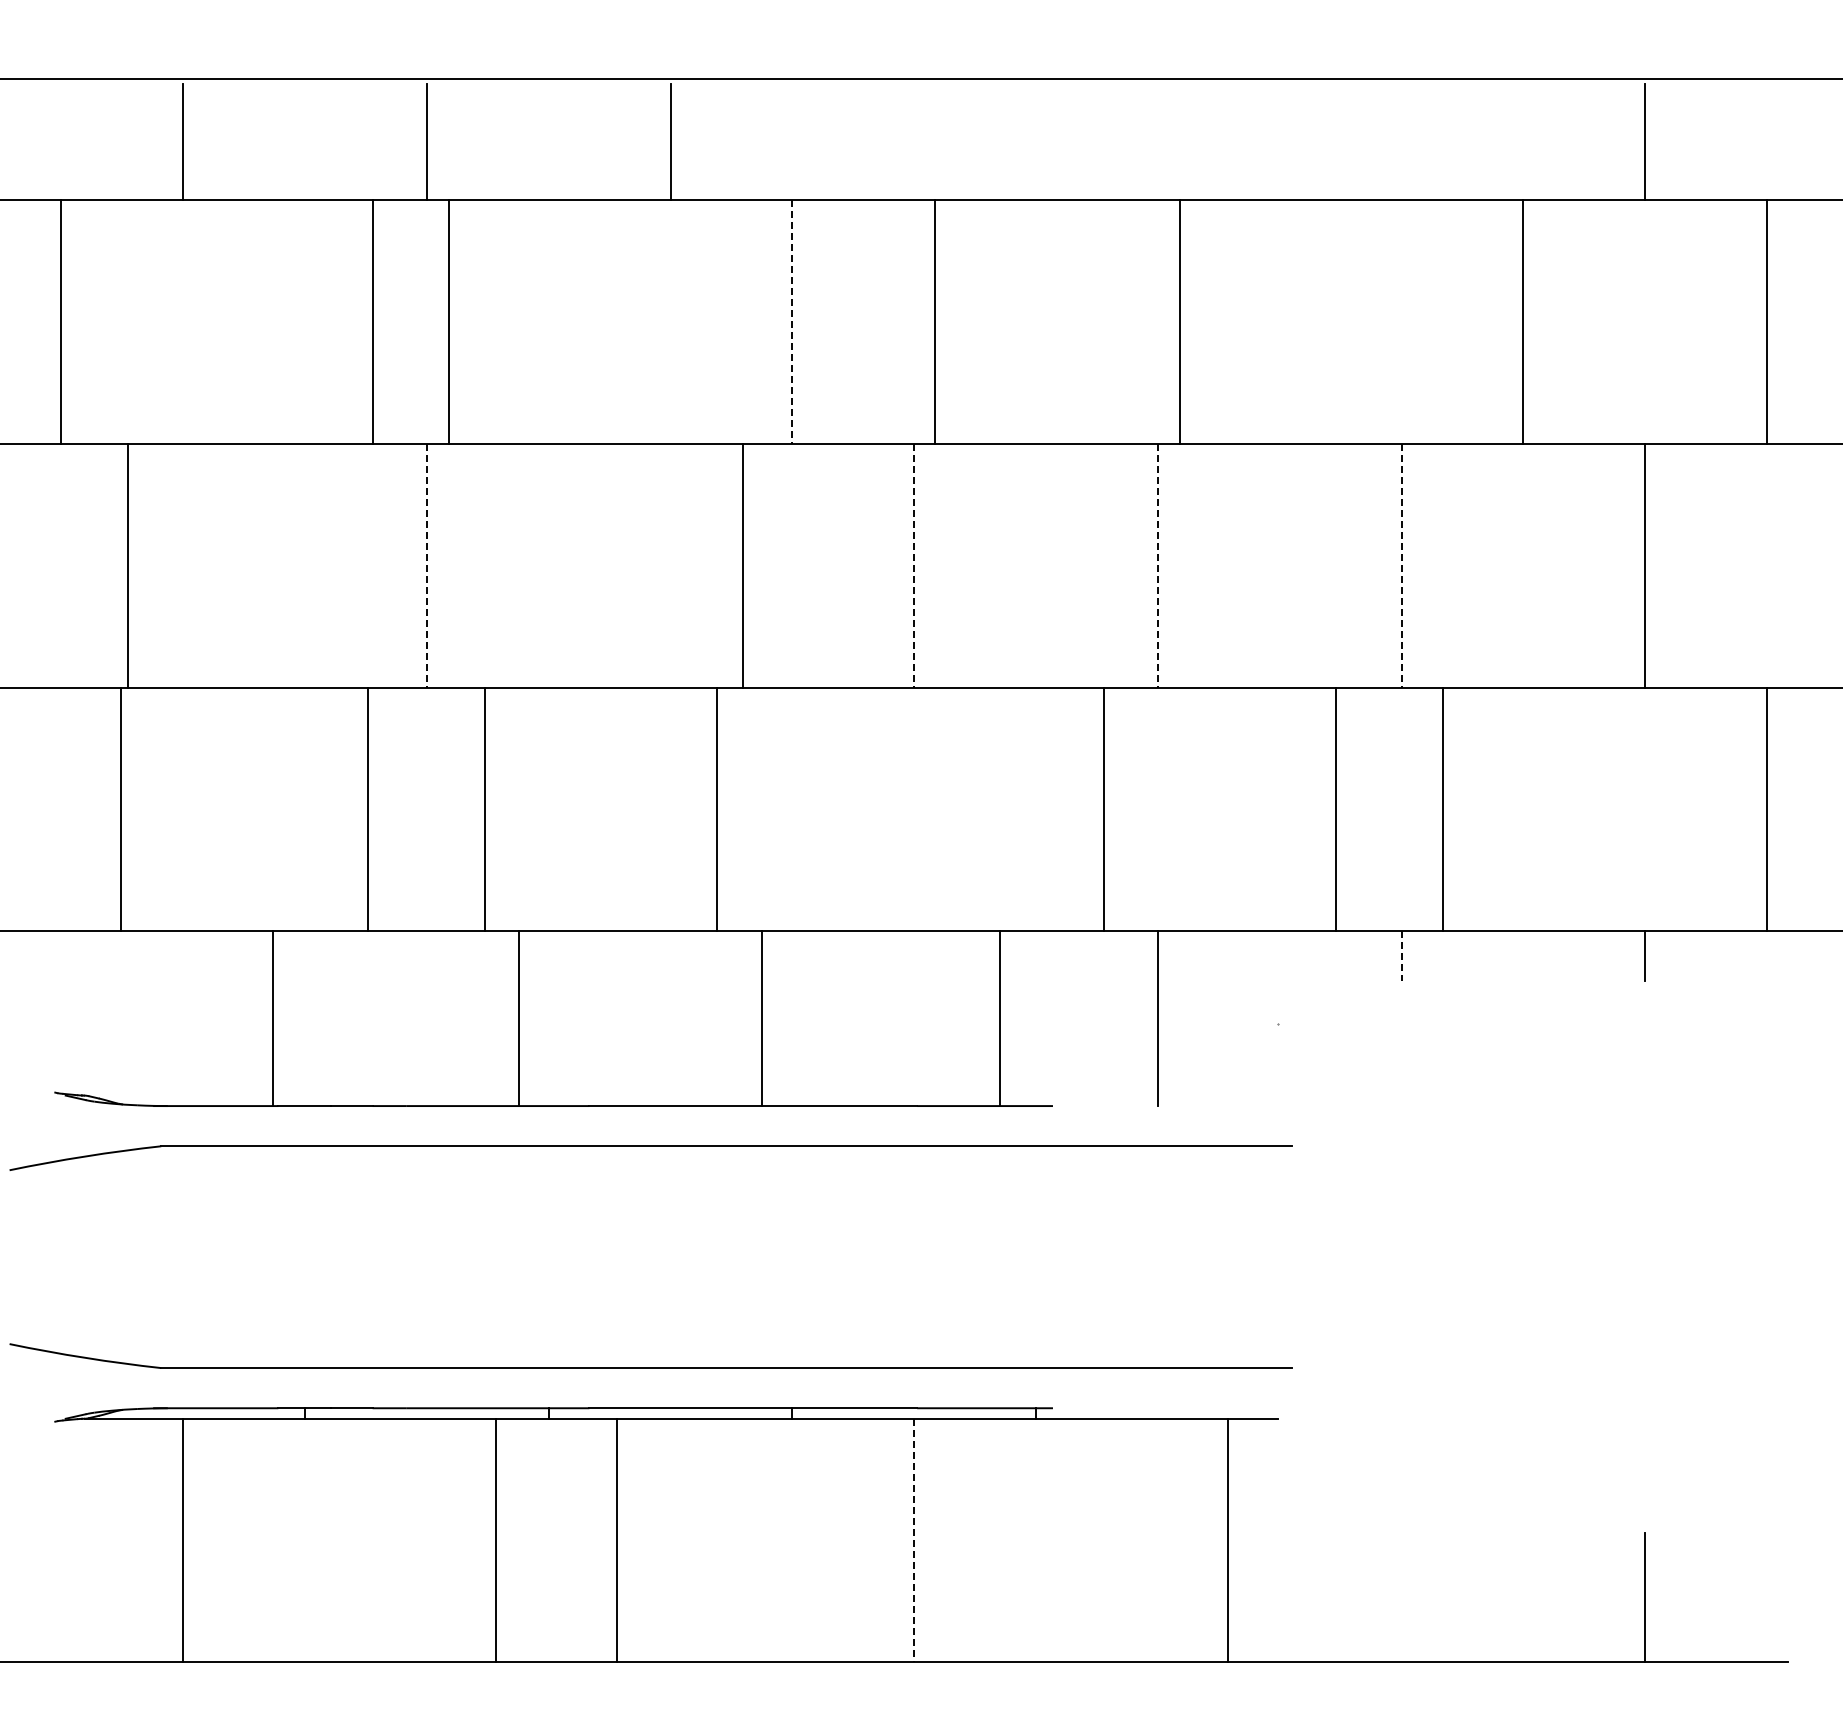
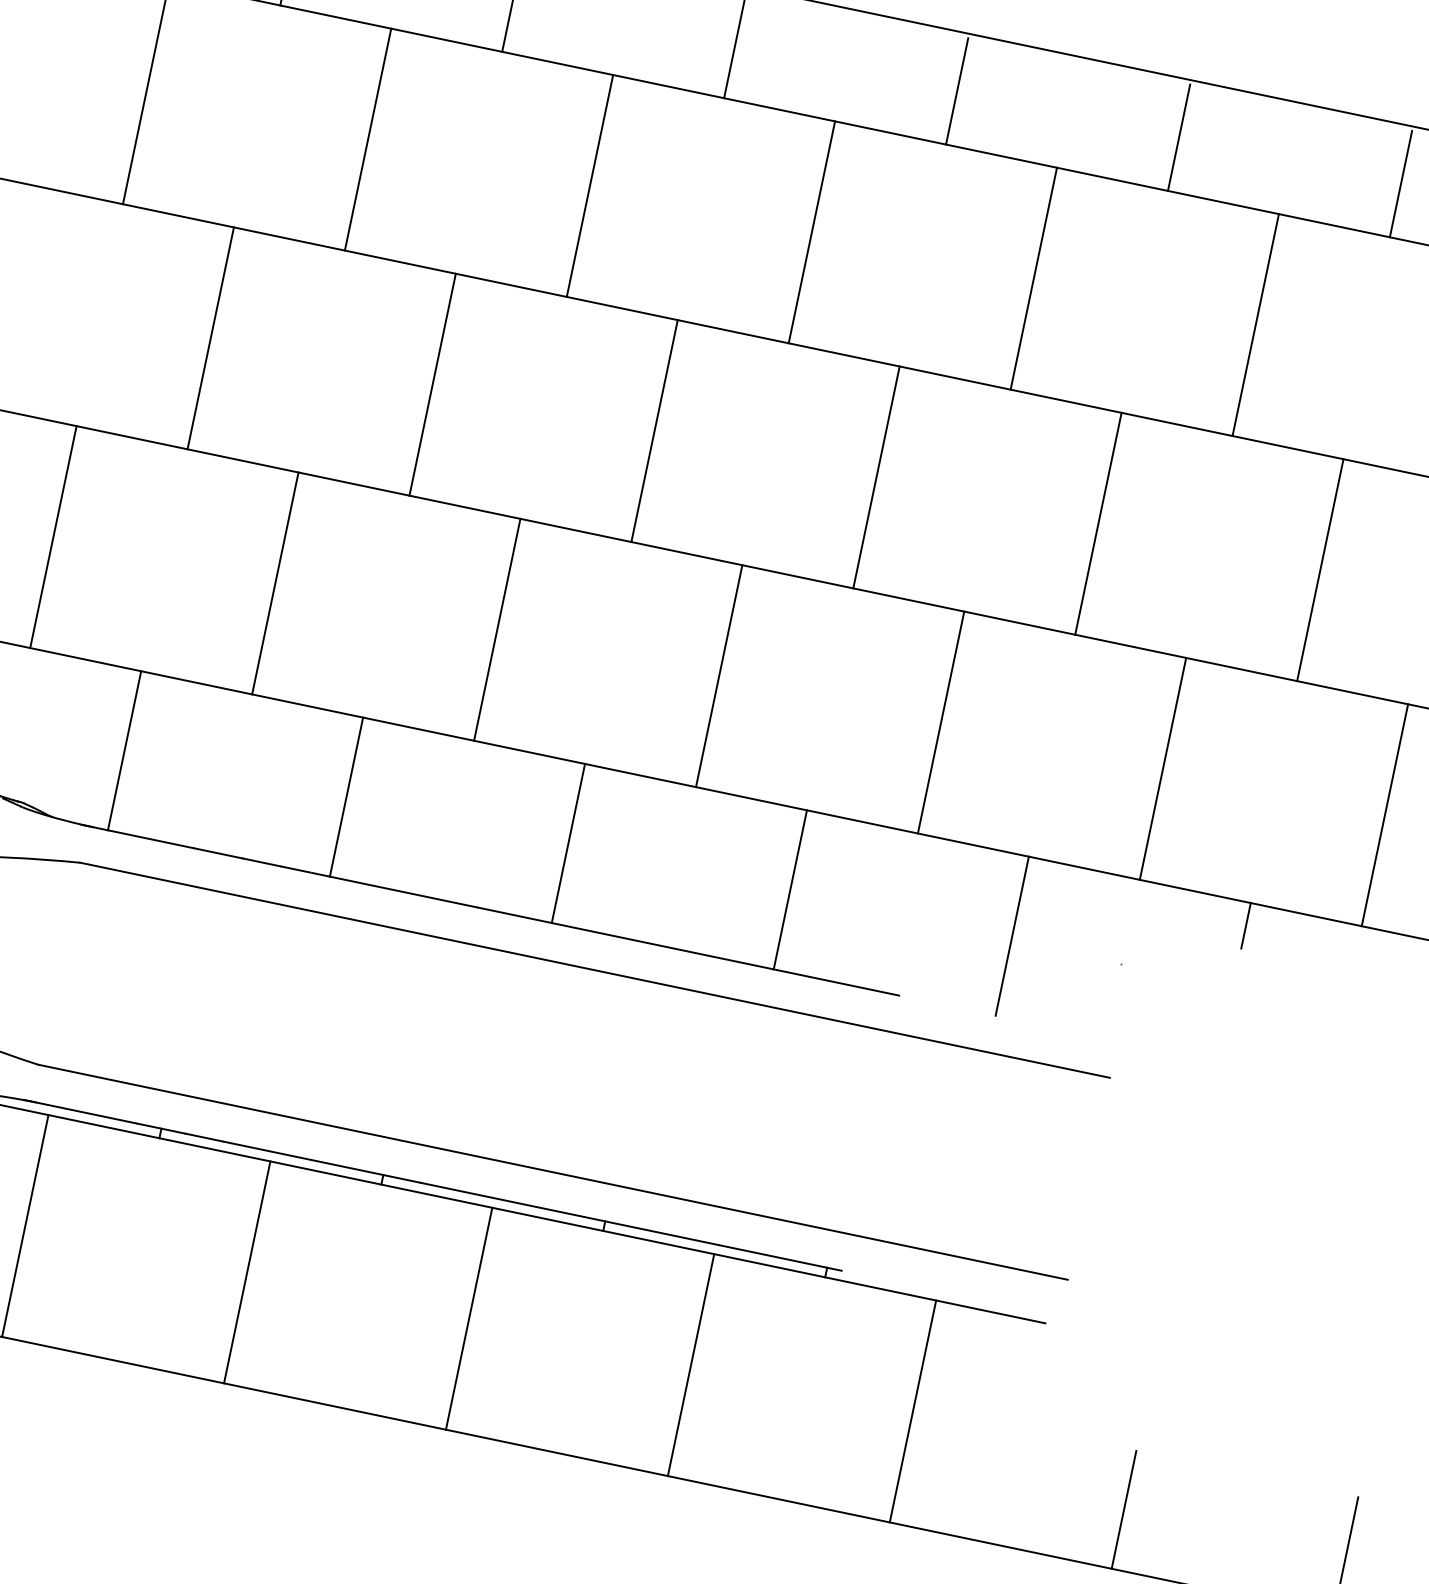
line: (914, 141) -> (957, 91), added
line: (1157, 141) -> (1178, 137), added
line: (1401, 141) -> (1400, 183), added
line: (372, 322) -> (367, 139), moved
line: (448, 322) -> (589, 186), moved
line: (792, 322) -> (811, 232), dashed -> solid
line: (935, 322) -> (1034, 279), moved
line: (1179, 322) -> (1255, 325), moved
line: (128, 565) -> (211, 338), moved
line: (426, 565) -> (432, 384), dashed -> solid
line: (742, 565) -> (654, 430), moved
line: (914, 565) -> (876, 477), dashed -> solid
line: (1157, 565) -> (1098, 523), dashed -> solid
line: (1401, 565) -> (1320, 569), dashed -> solid
line: (121, 809) -> (53, 537), moved
line: (367, 809) -> (274, 583), moved
line: (484, 809) -> (497, 629), moved
line: (717, 809) -> (719, 676), moved
line: (1104, 809) -> (941, 722), moved
line: (1335, 809) -> (1162, 768), moved
line: (1443, 809) -> (1384, 815), moved
line: (1401, 956) -> (1245, 925), dashed -> solid
line: (273, 1018) -> (124, 750), moved
line: (518, 1018) -> (346, 796), moved
line: (761, 1018) -> (568, 843), moved
line: (1000, 1018) -> (790, 889), moved
line: (495, 1540) -> (246, 1272), moved
line: (616, 1540) -> (469, 1318), moved
line: (914, 1540) -> (691, 1365), dashed -> solid
line: (1227, 1540) -> (912, 1411), moved
line: (1401, 1597) -> (1123, 1509), added

